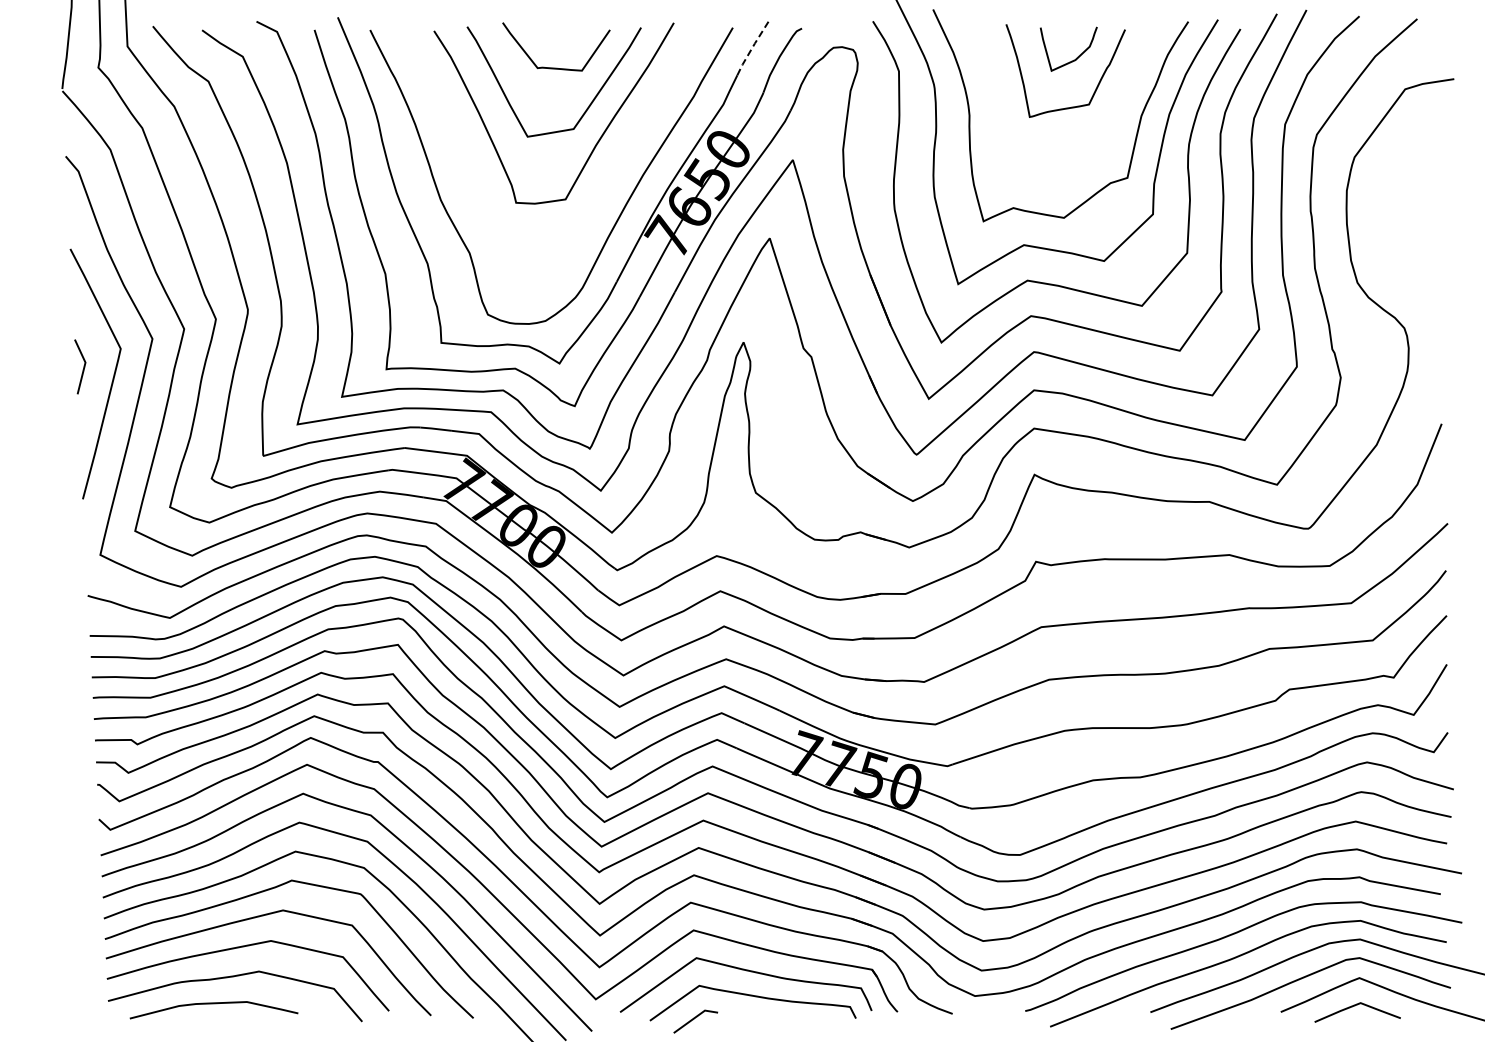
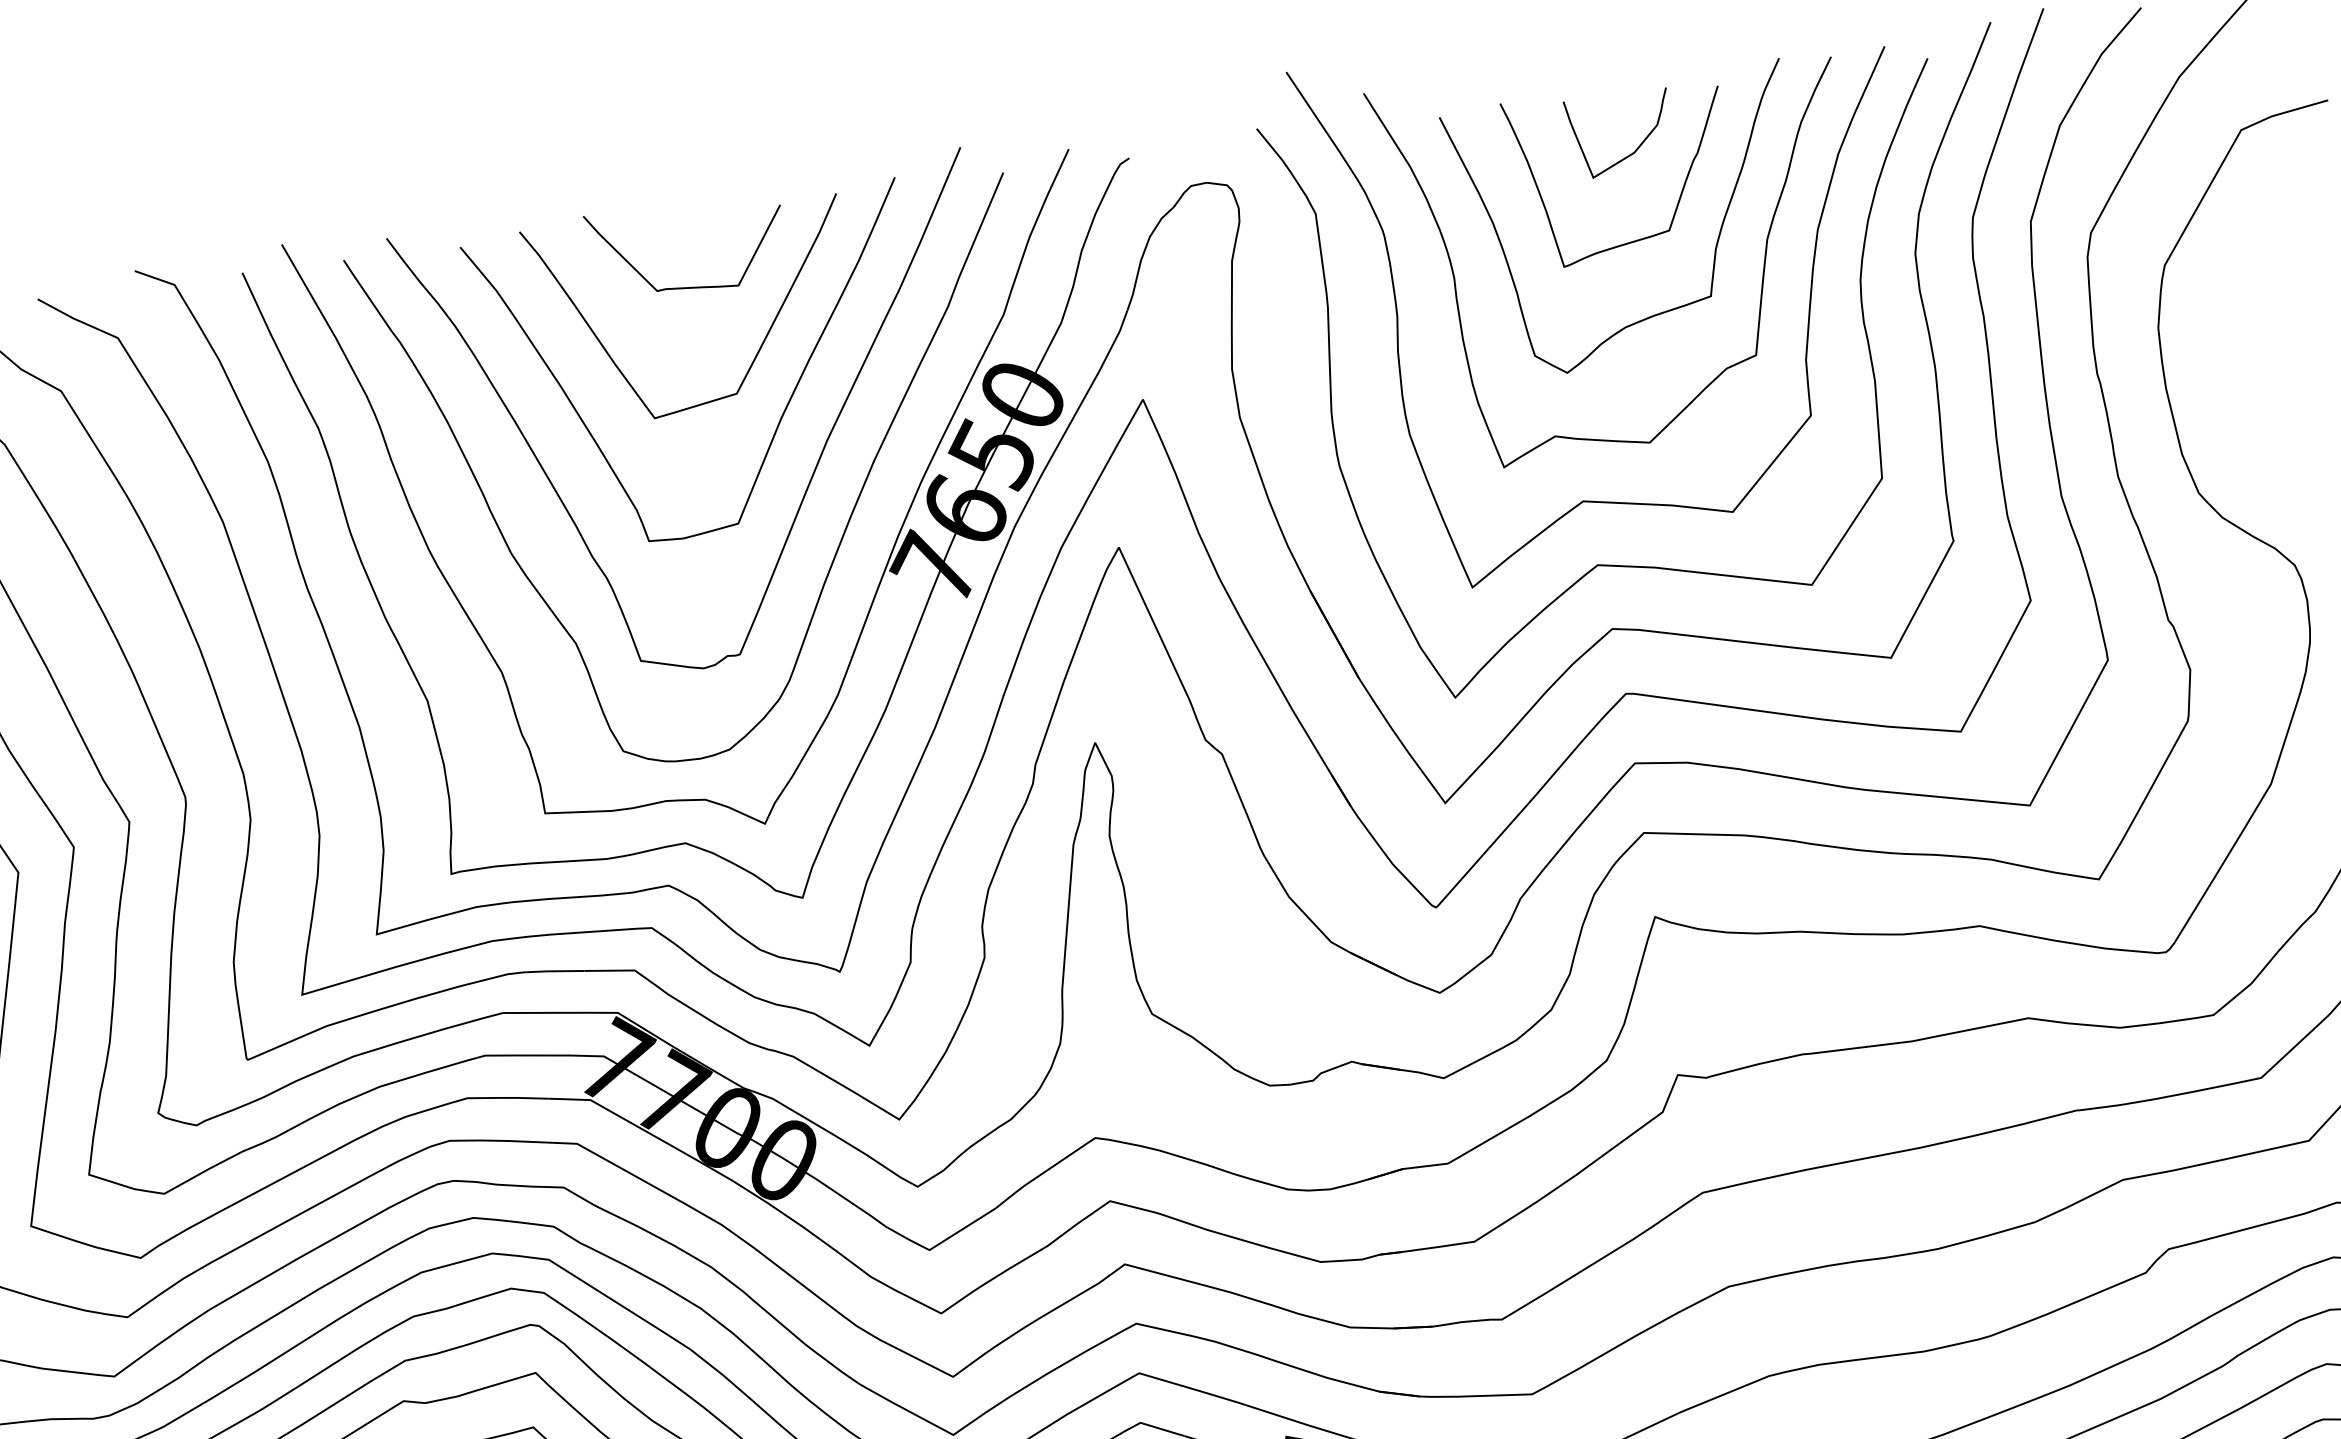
line: (752, 46) -> (1043, 202), dashed -> solid
curve: (1112, 115) -> (1714, 245), added
curve: (609, 175) -> (812, 469), added

